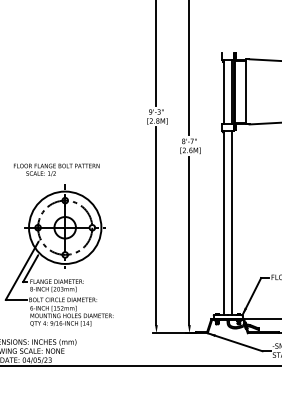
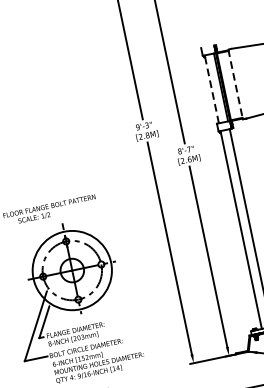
line: (223, 91) -> (211, 89), solid -> dashed
line: (245, 91) -> (235, 84), solid -> dashed

